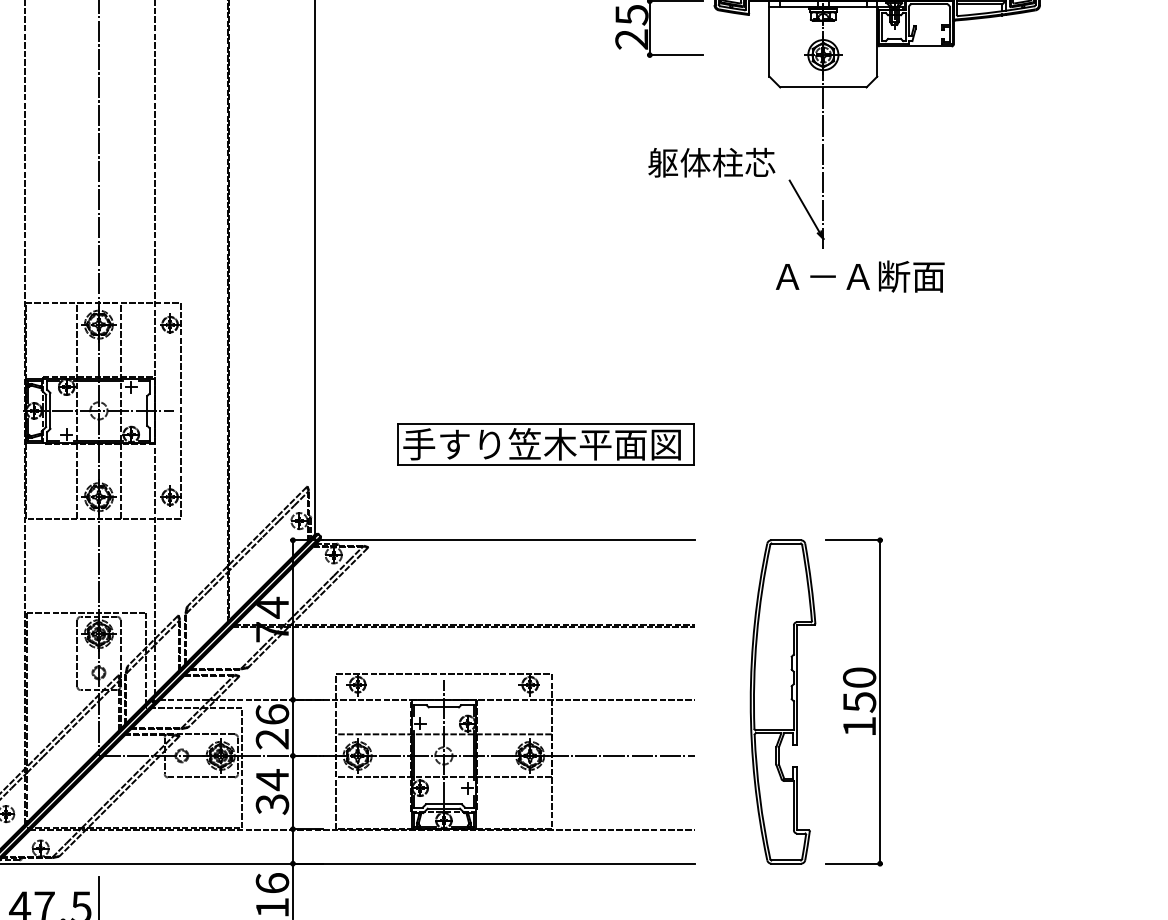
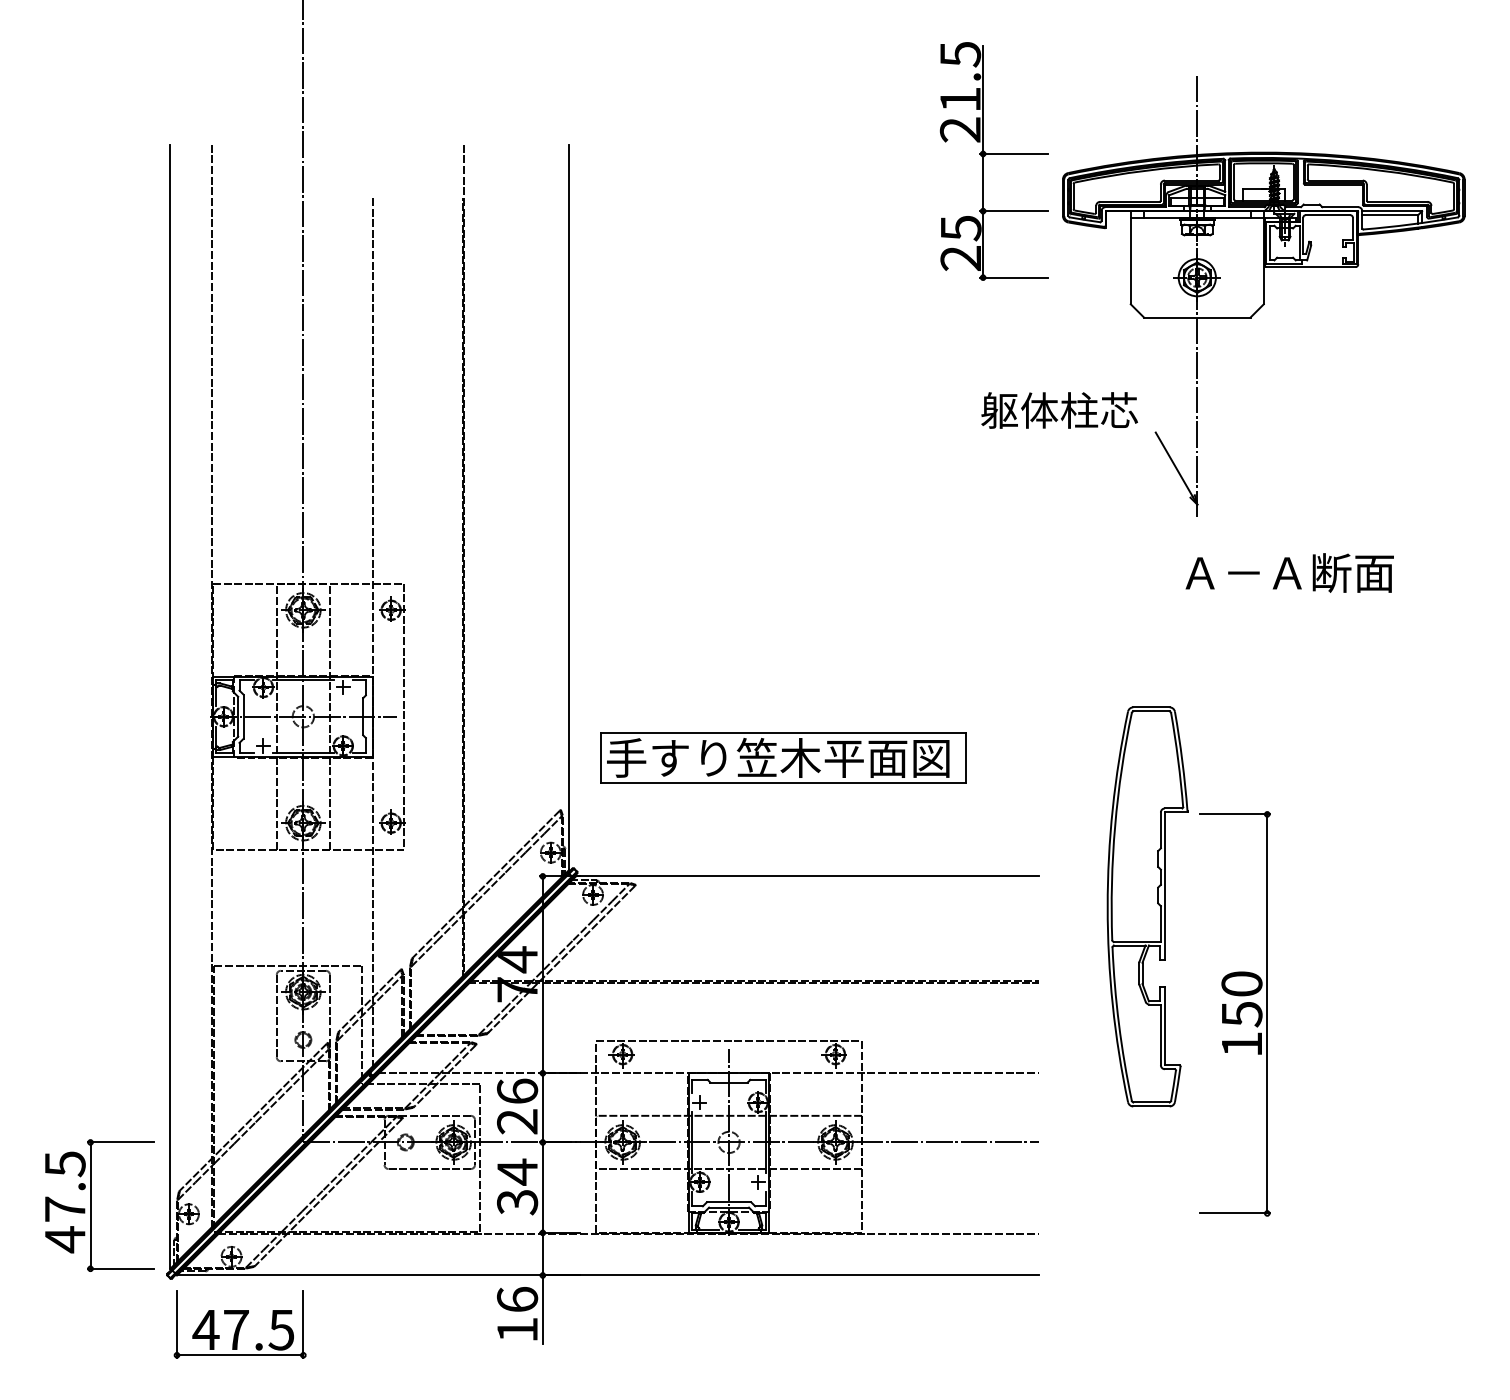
text: (860, 276) -> (1289, 572), moved
part: (546, 443) -> (783, 757), moved
part: (783, 701) -> (1147, 906), moved
part: (853, 701) -> (1234, 1013), moved

